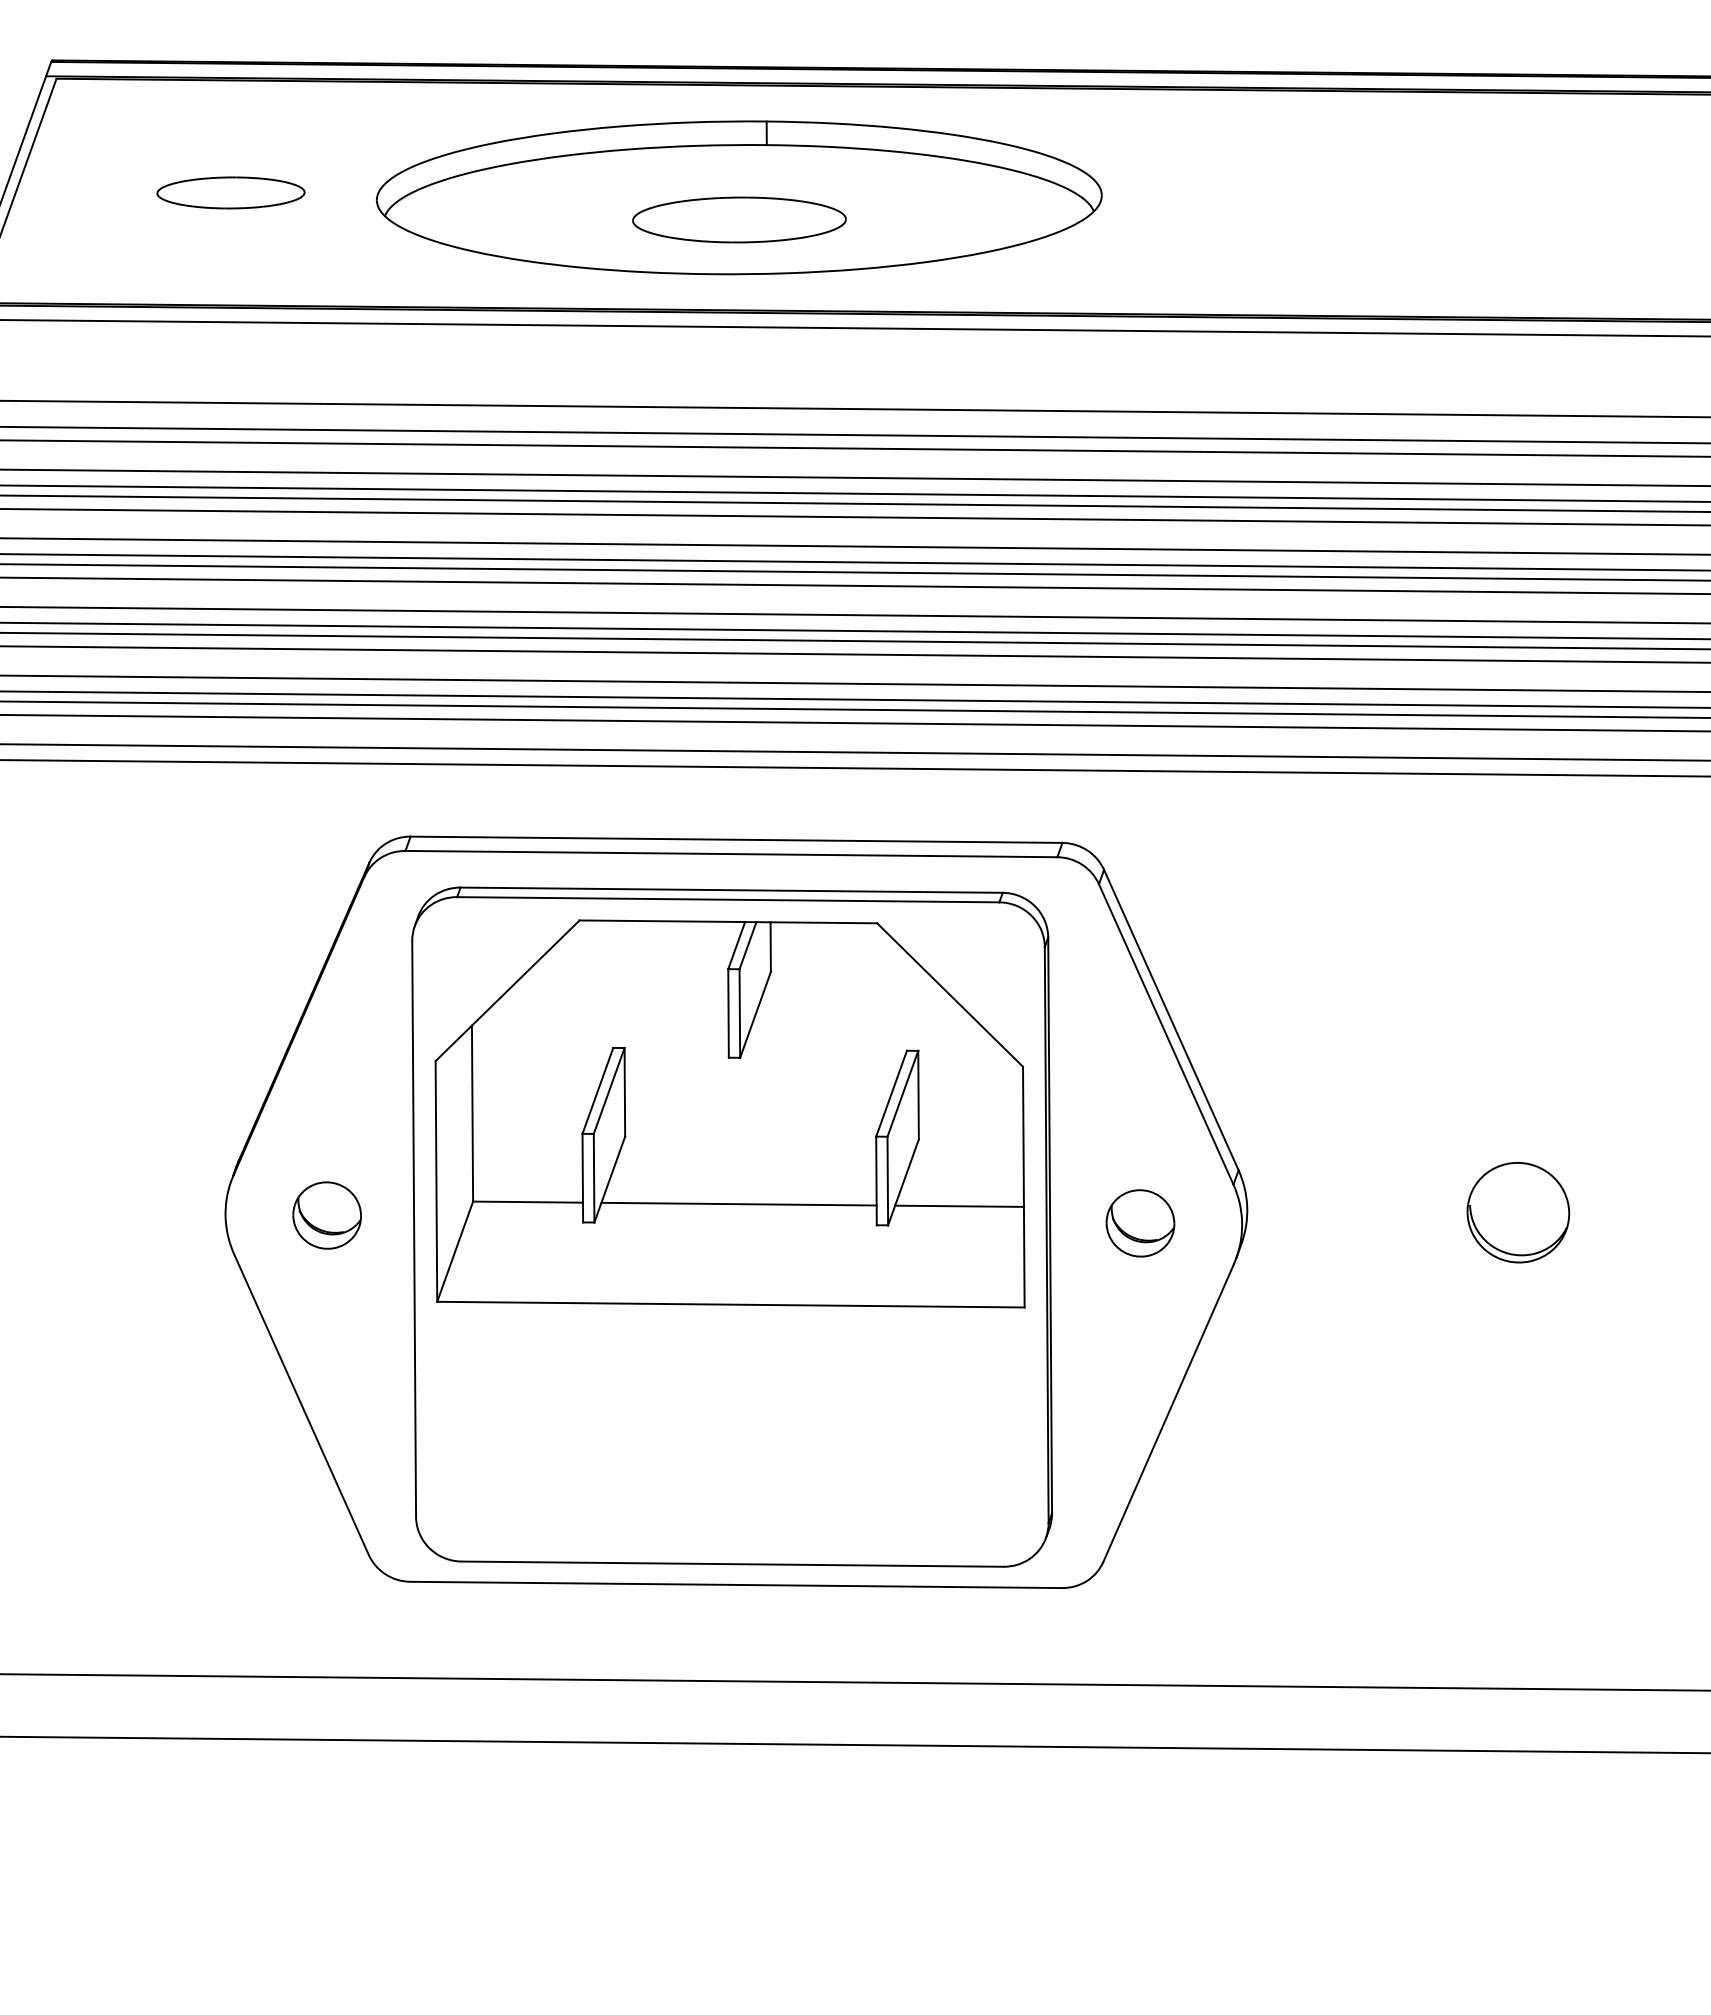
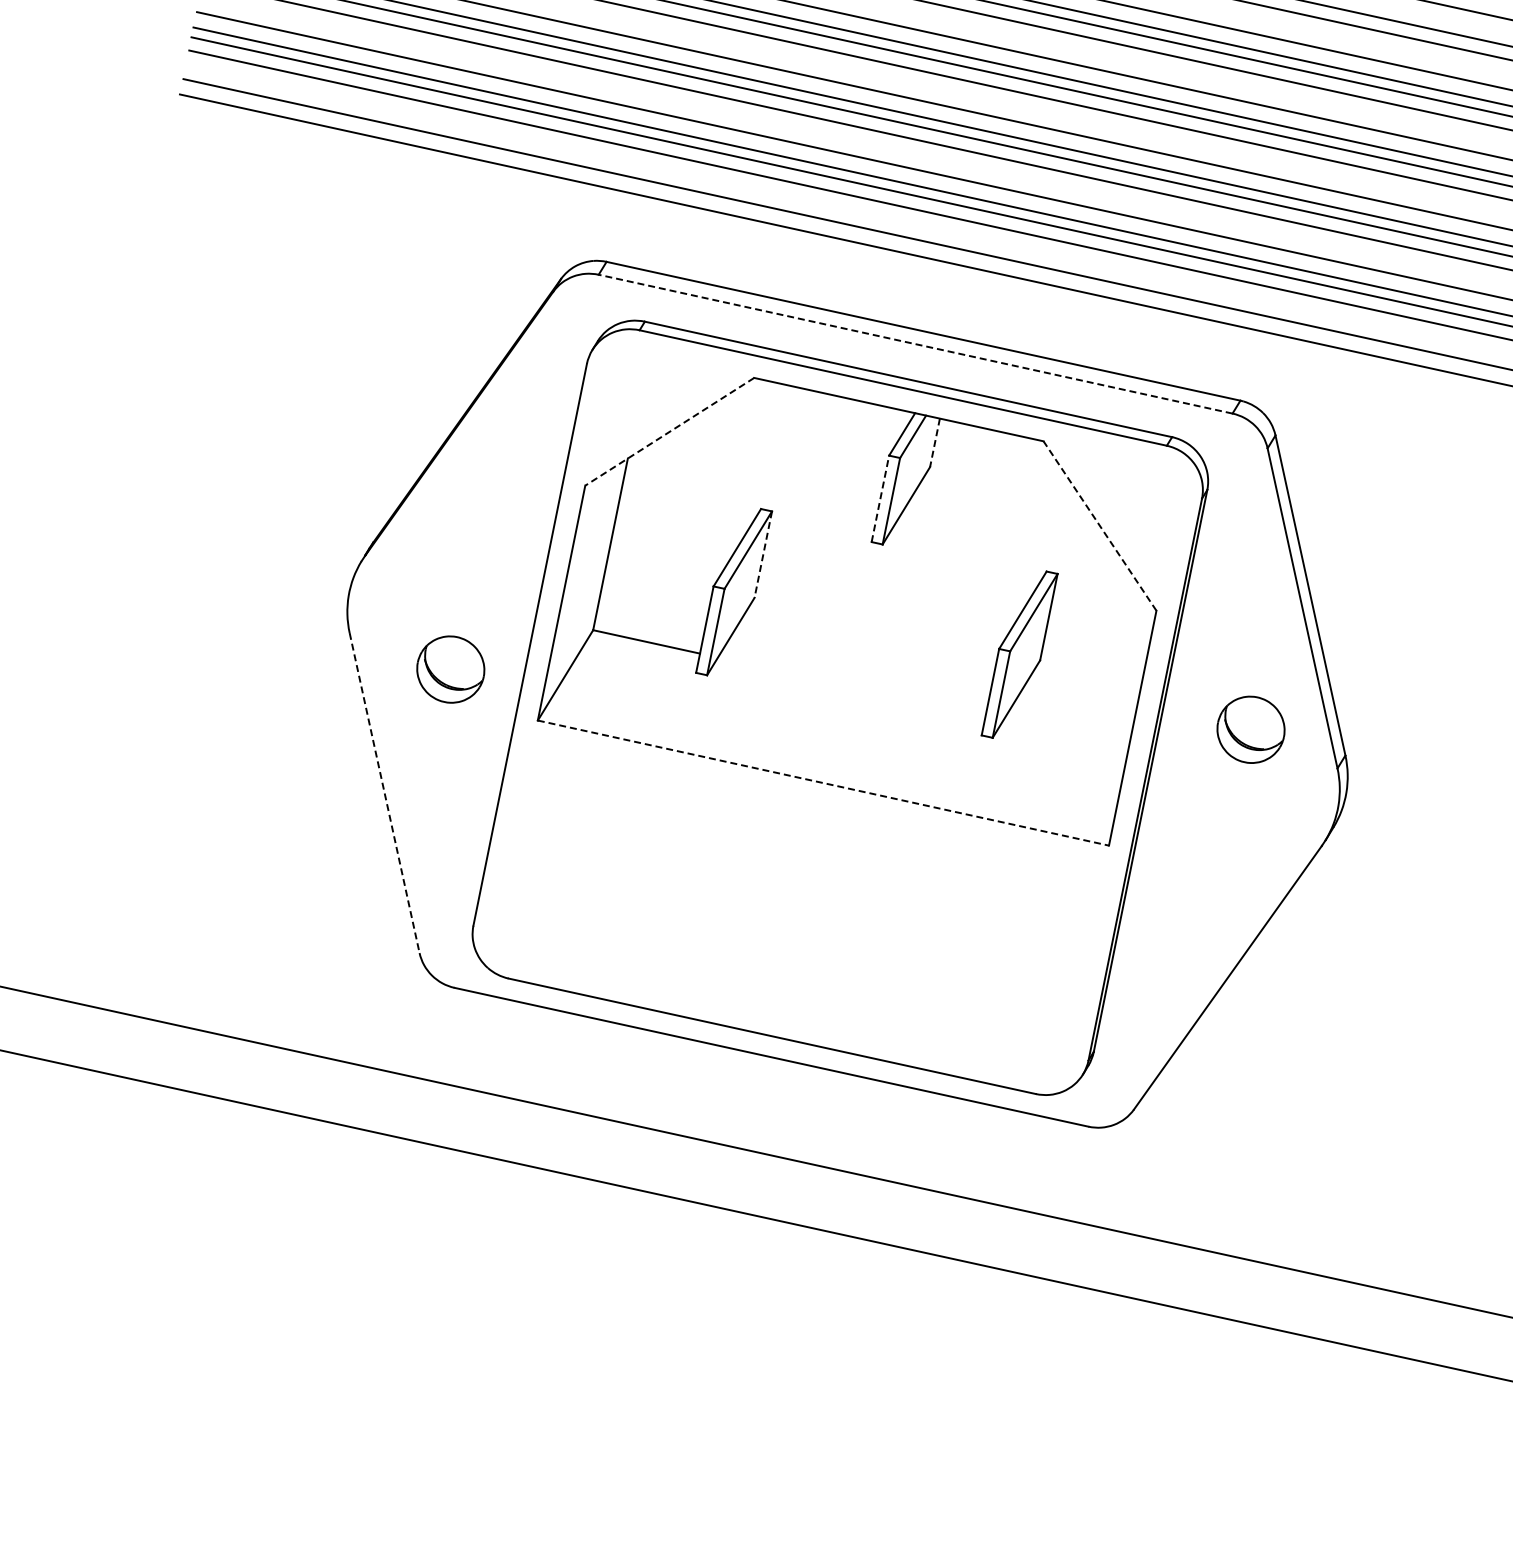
line: (731, 854) -> (915, 344), solid -> dashed
line: (770, 947) -> (934, 443), solid -> dashed
line: (507, 990) -> (669, 431), solid -> dashed
line: (949, 994) -> (1099, 525), solid -> dashed
line: (728, 1012) -> (880, 497), solid -> dashed
line: (624, 1092) -> (762, 554), solid -> dashed
line: (738, 1203) -> (851, 686), removed
line: (959, 1205) -> (1066, 733), removed
part: (326, 1215) -> (450, 669), moved
part: (1140, 1223) -> (1251, 729), moved
line: (730, 1304) -> (823, 782), solid -> dashed
line: (301, 1404) -> (384, 792), solid -> dashed

